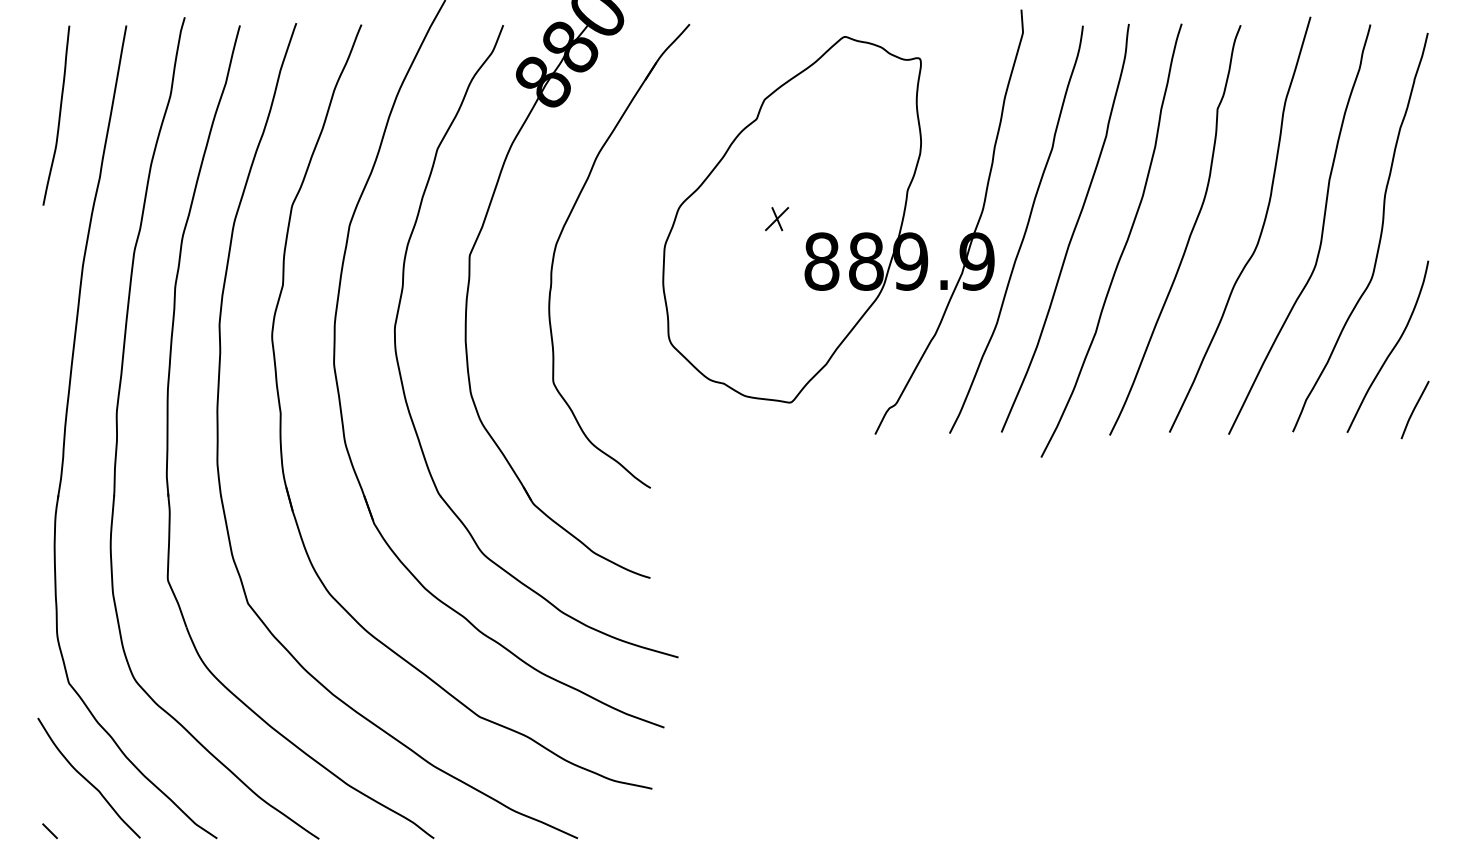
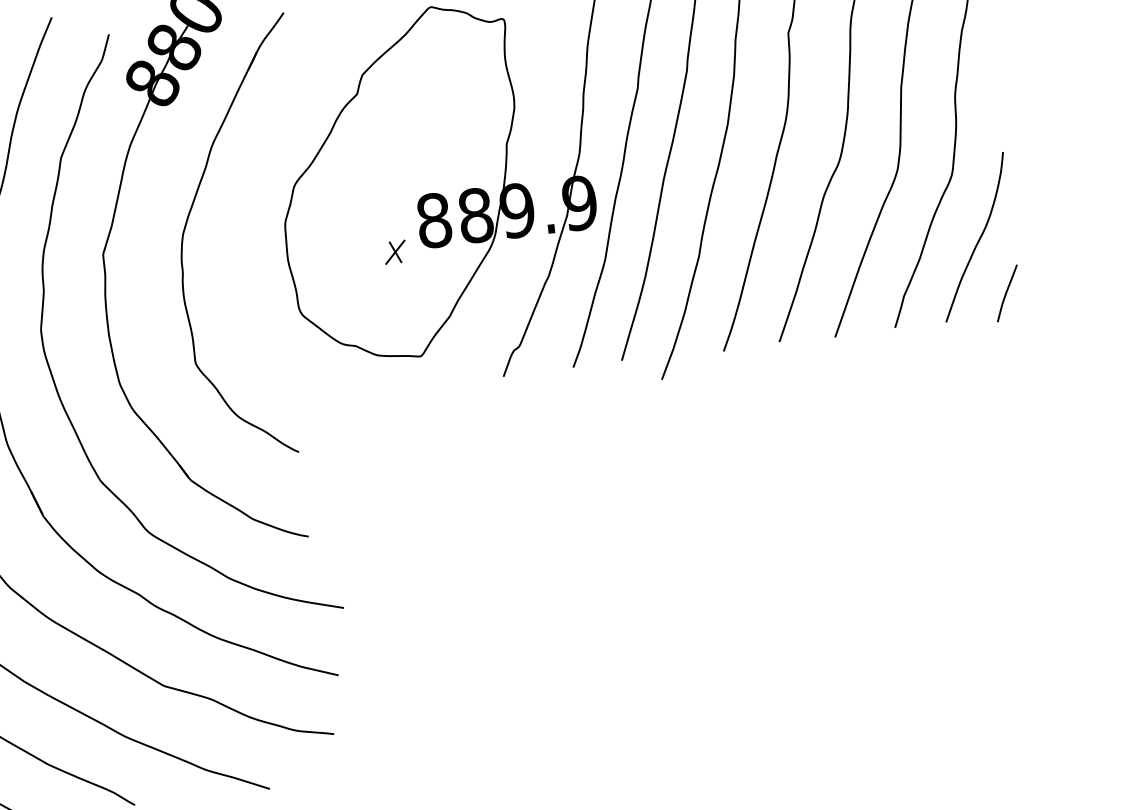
part: (777, 219) -> (395, 252), moved

